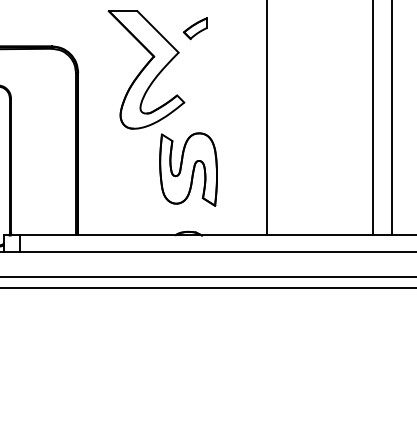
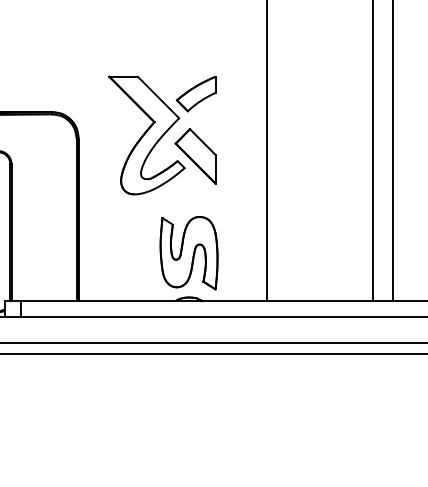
part: (194, 28) -> (195, 94), size x1.67
part: (194, 90) -> (195, 156), added
part: (187, 169) -> (188, 253), moved

